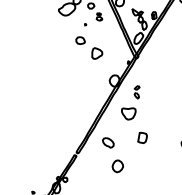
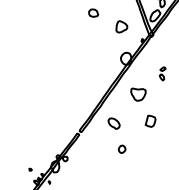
part: (97, 53) -> (122, 27), moved
part: (136, 92) -> (161, 73), moved
part: (117, 166) -> (121, 149), size x0.6

